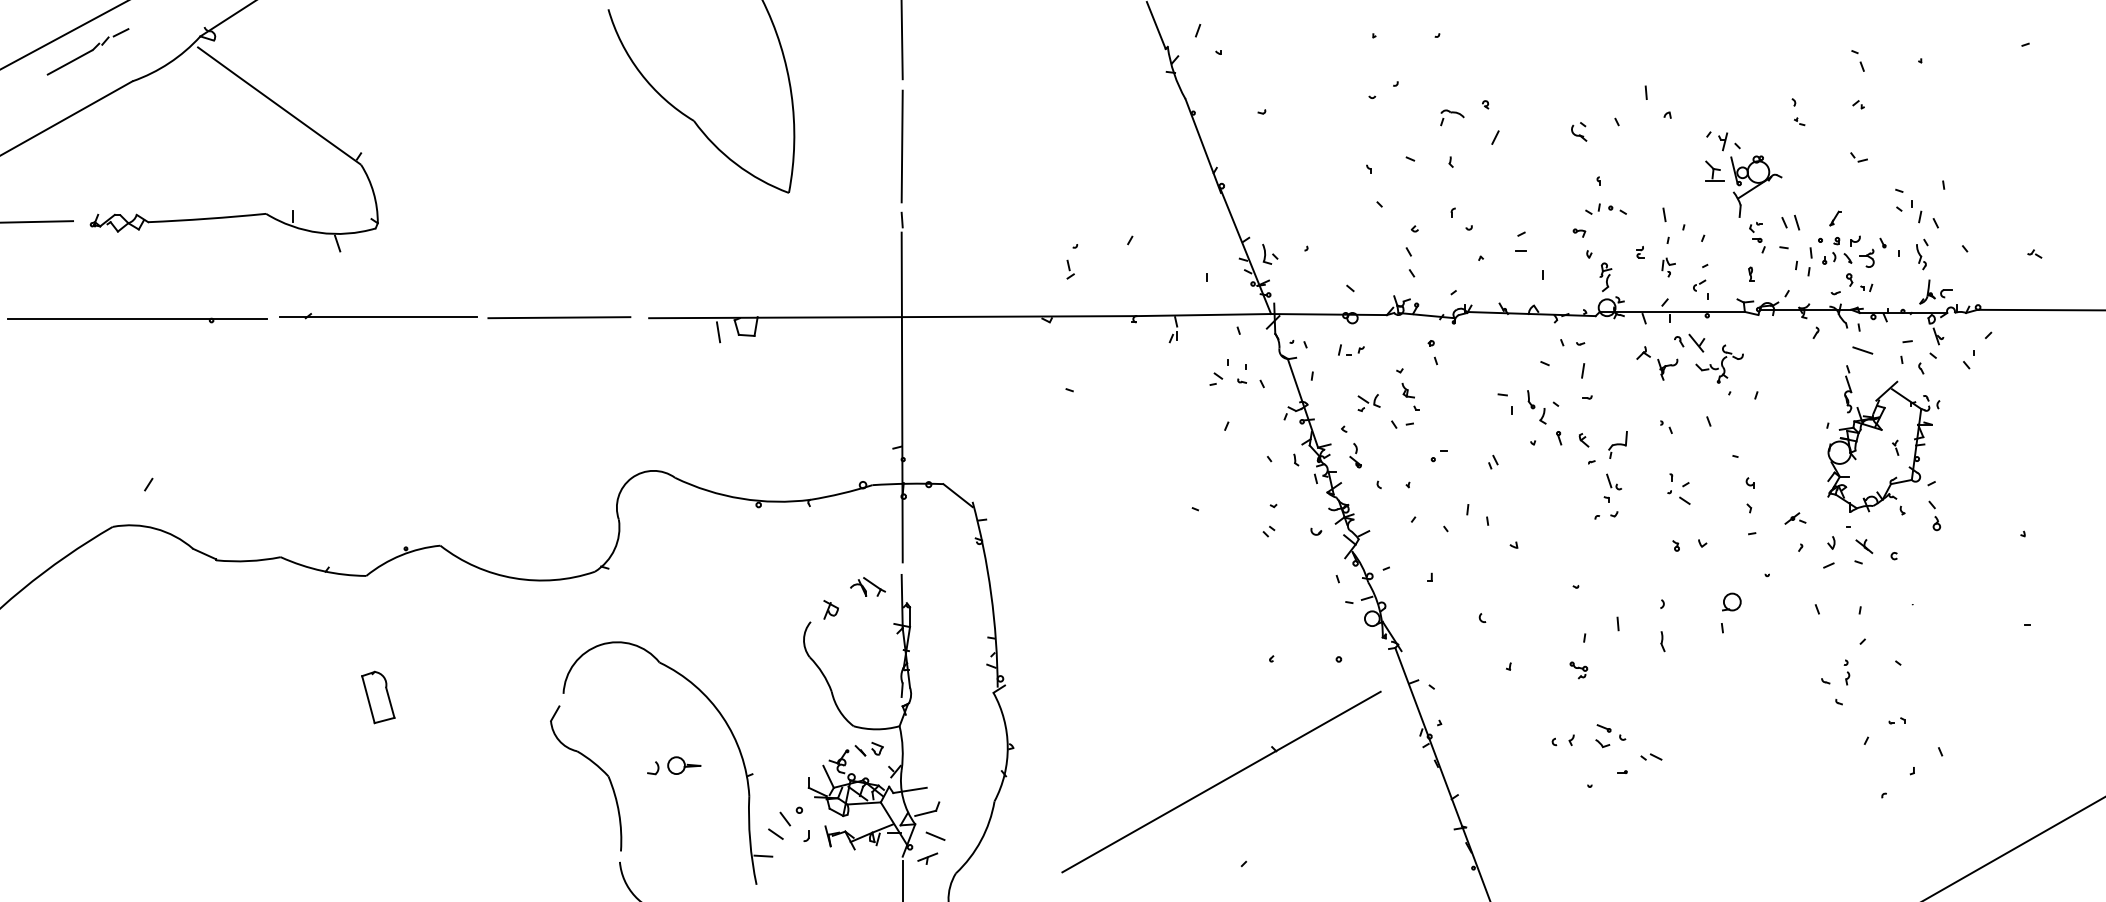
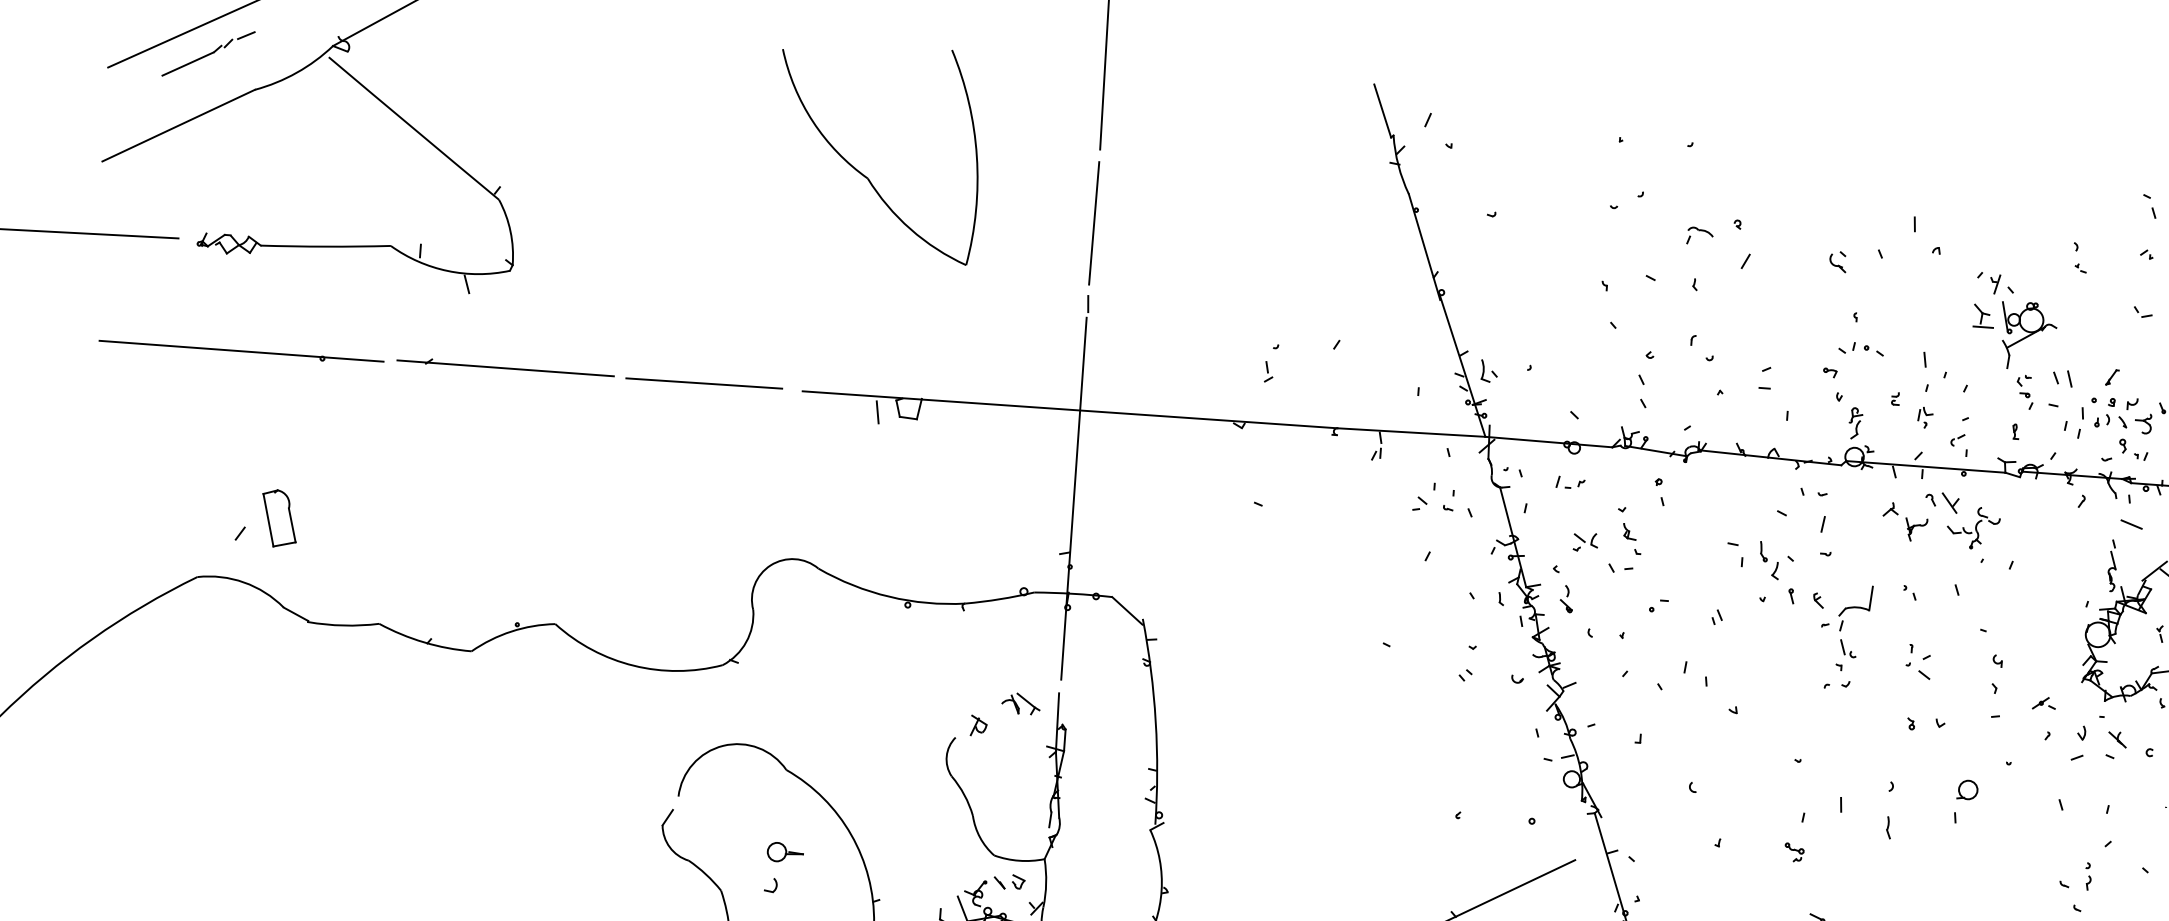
part: (1617, 444) -> (1854, 607), size x1.6
part: (378, 697) -> (279, 518), moved
part: (684, 765) -> (785, 852), moved

